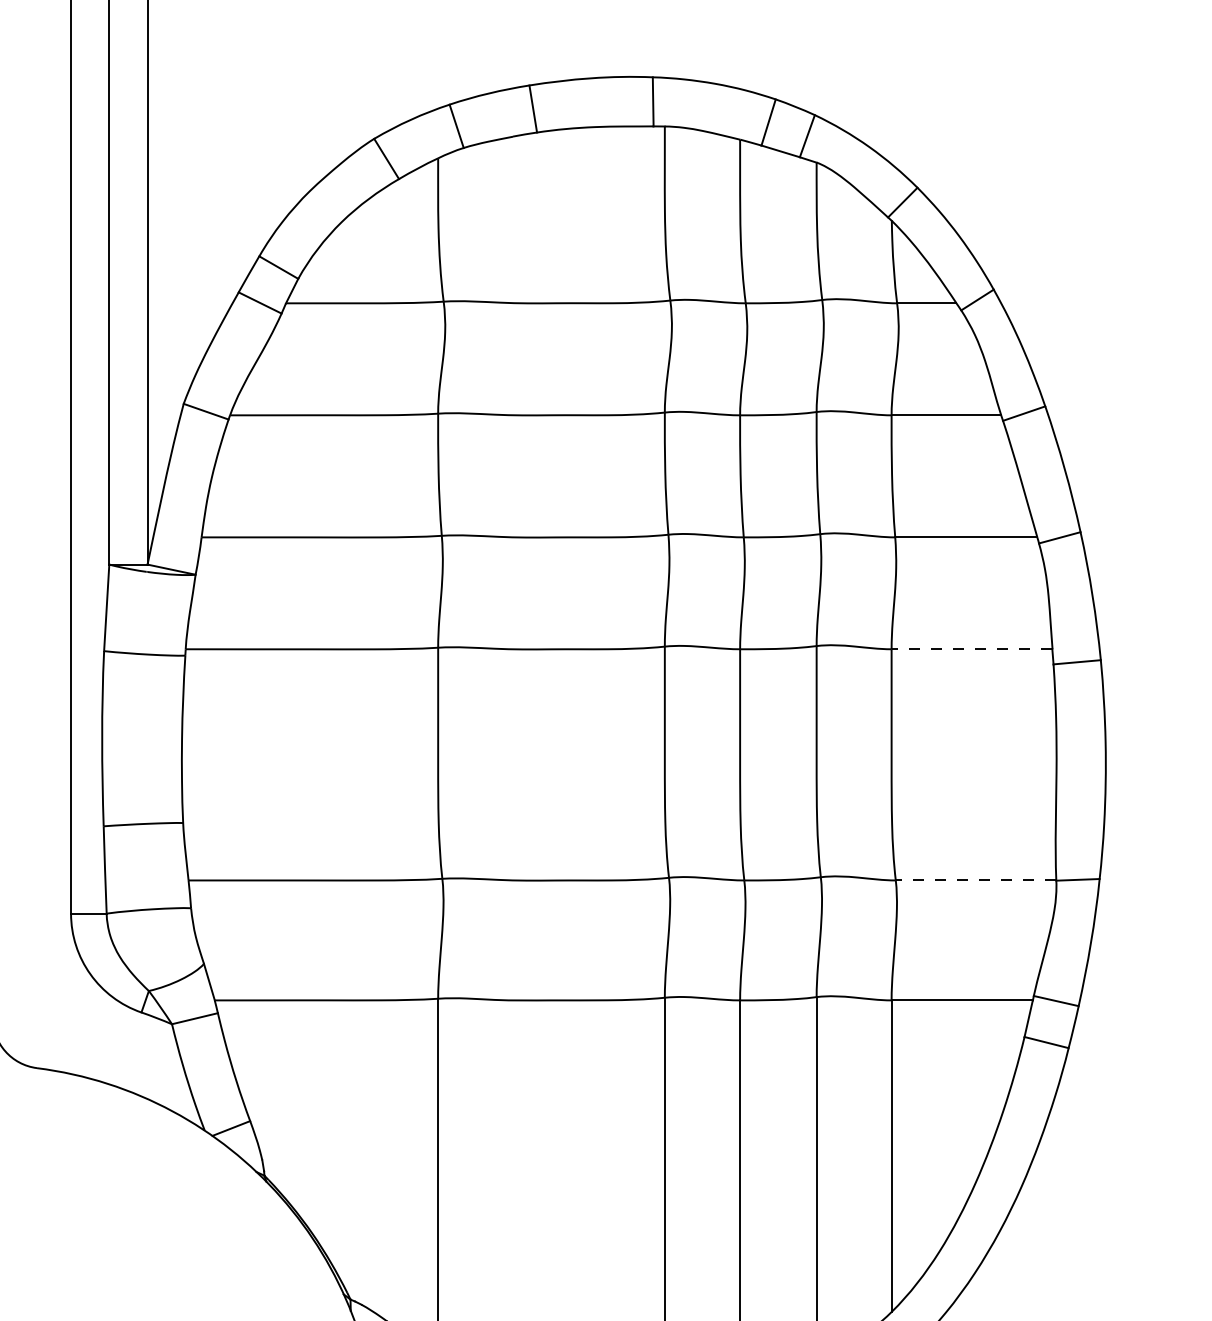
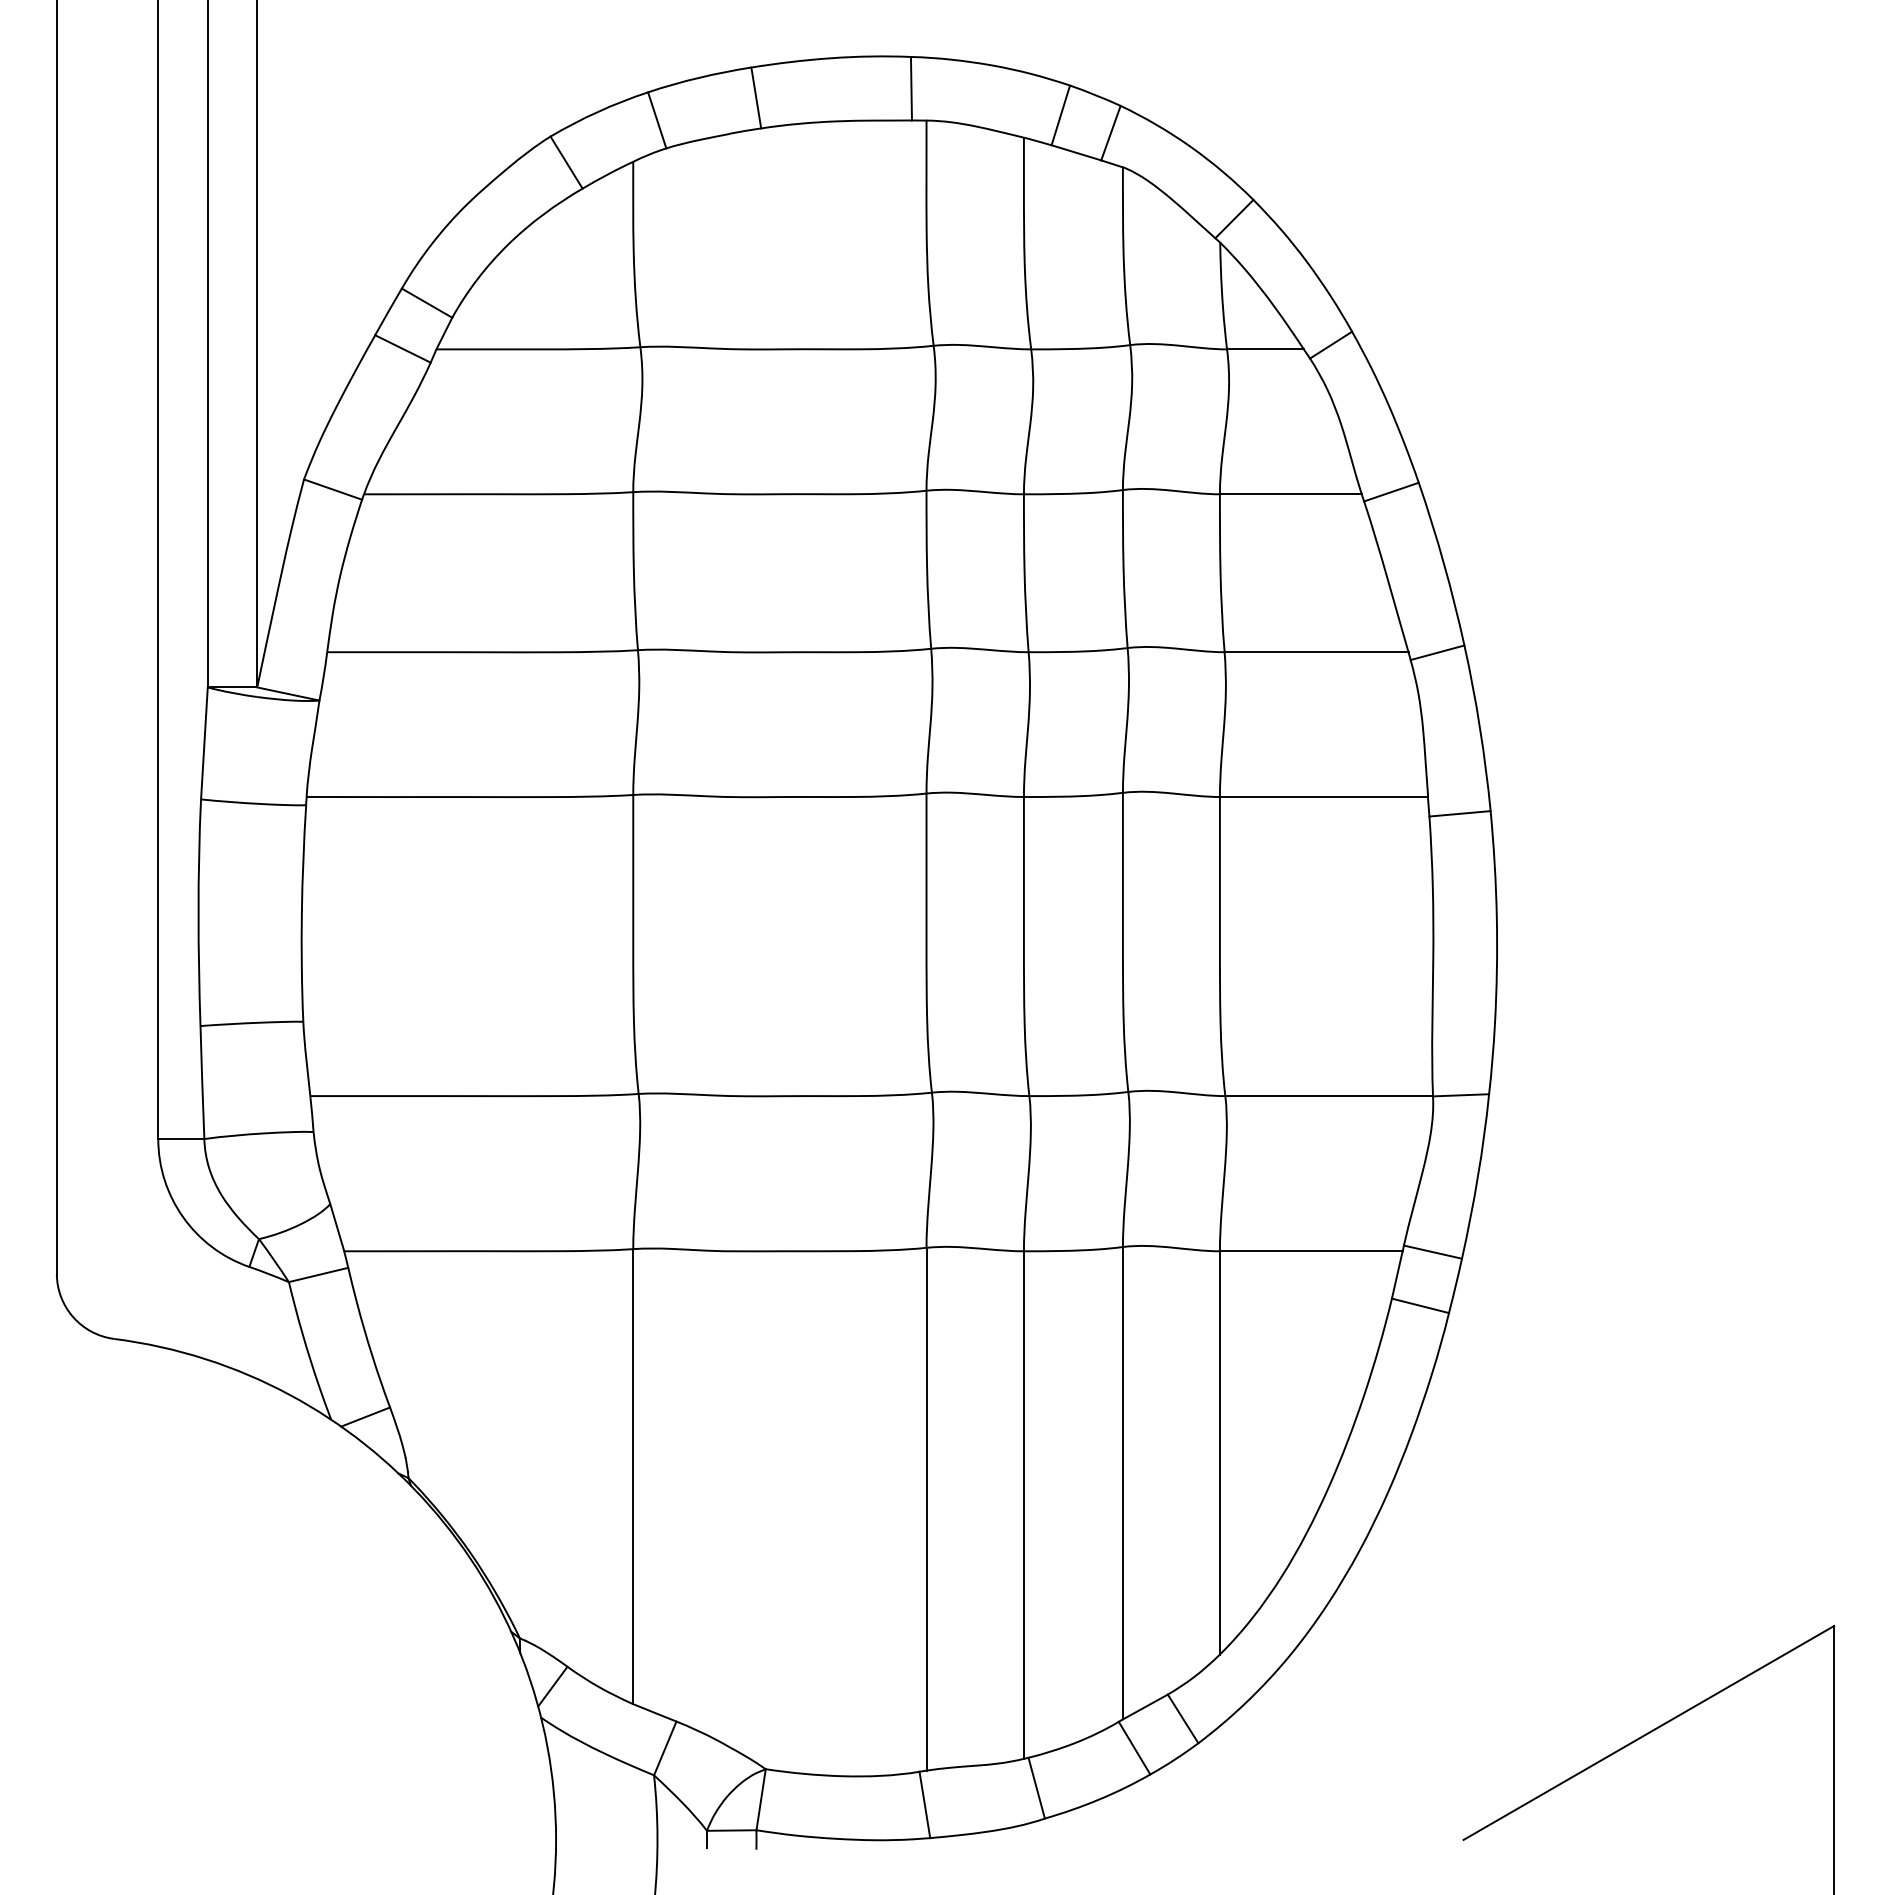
line: (971, 648) -> (1323, 796), dashed -> solid
line: (976, 880) -> (1329, 1096), dashed -> solid

